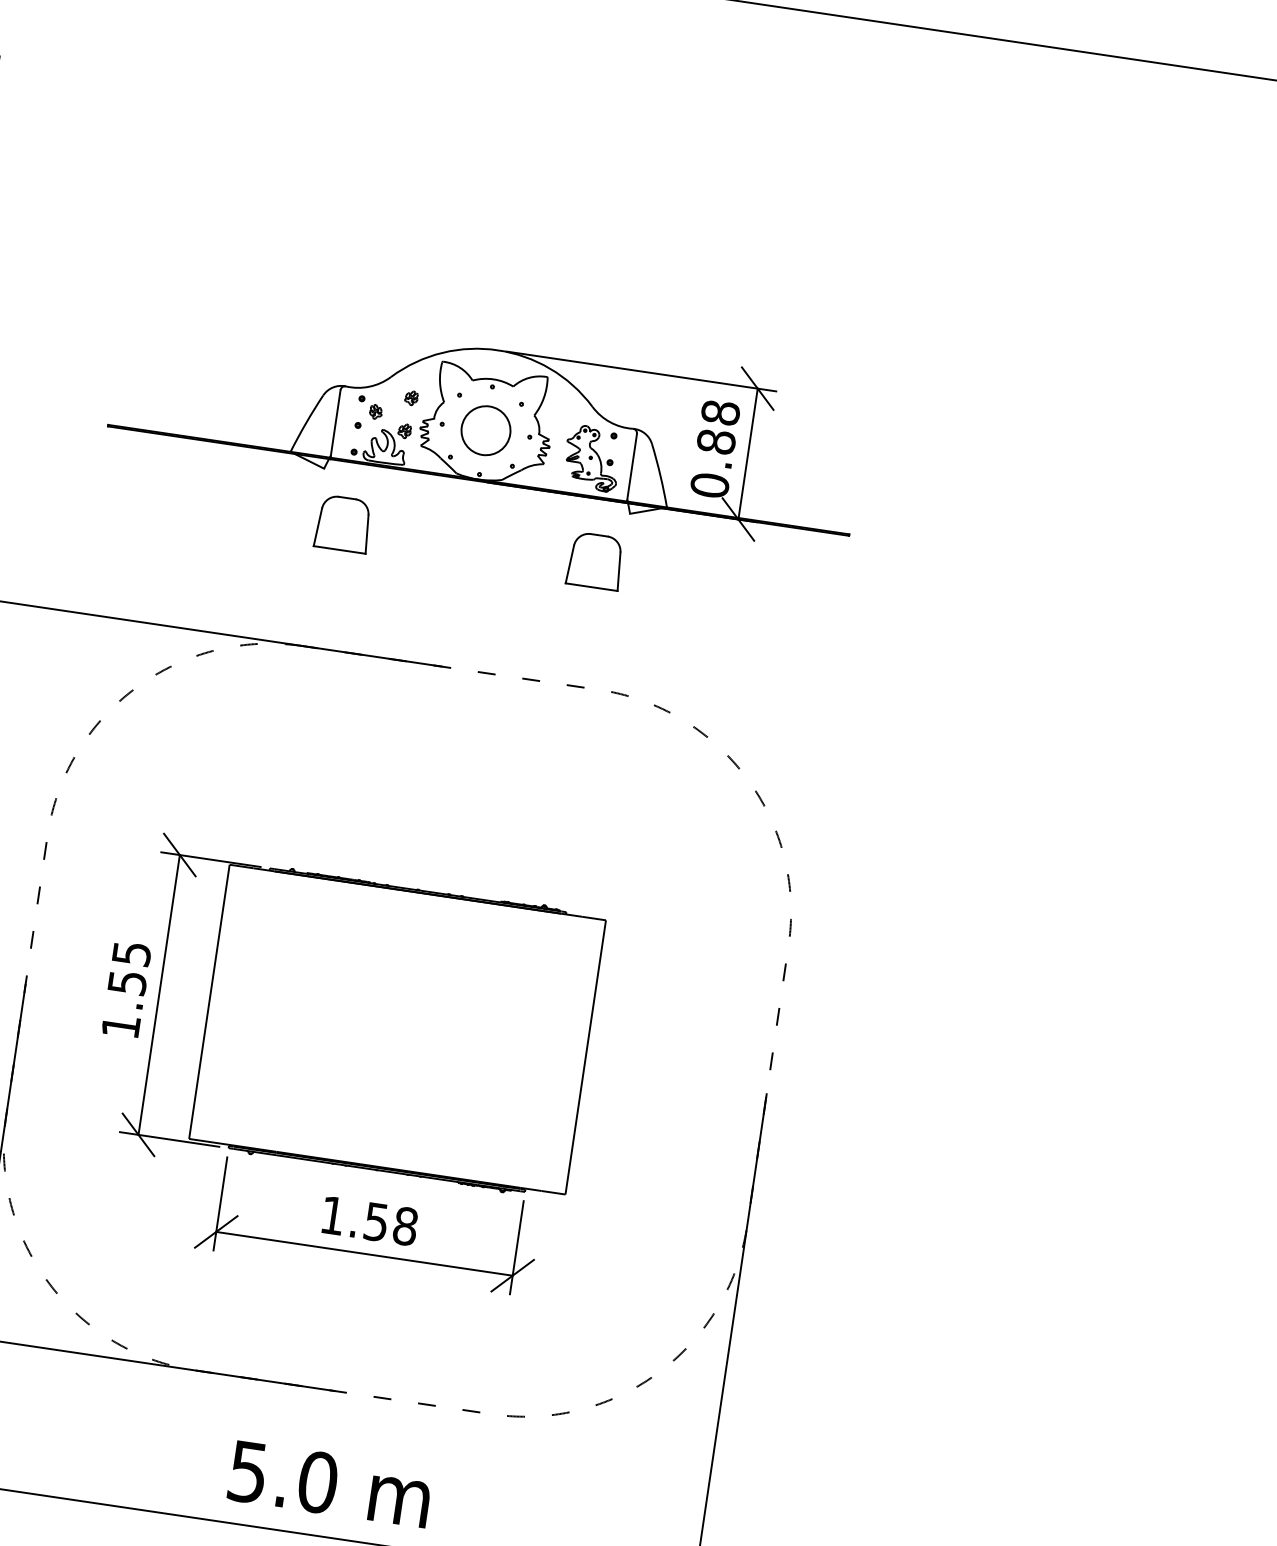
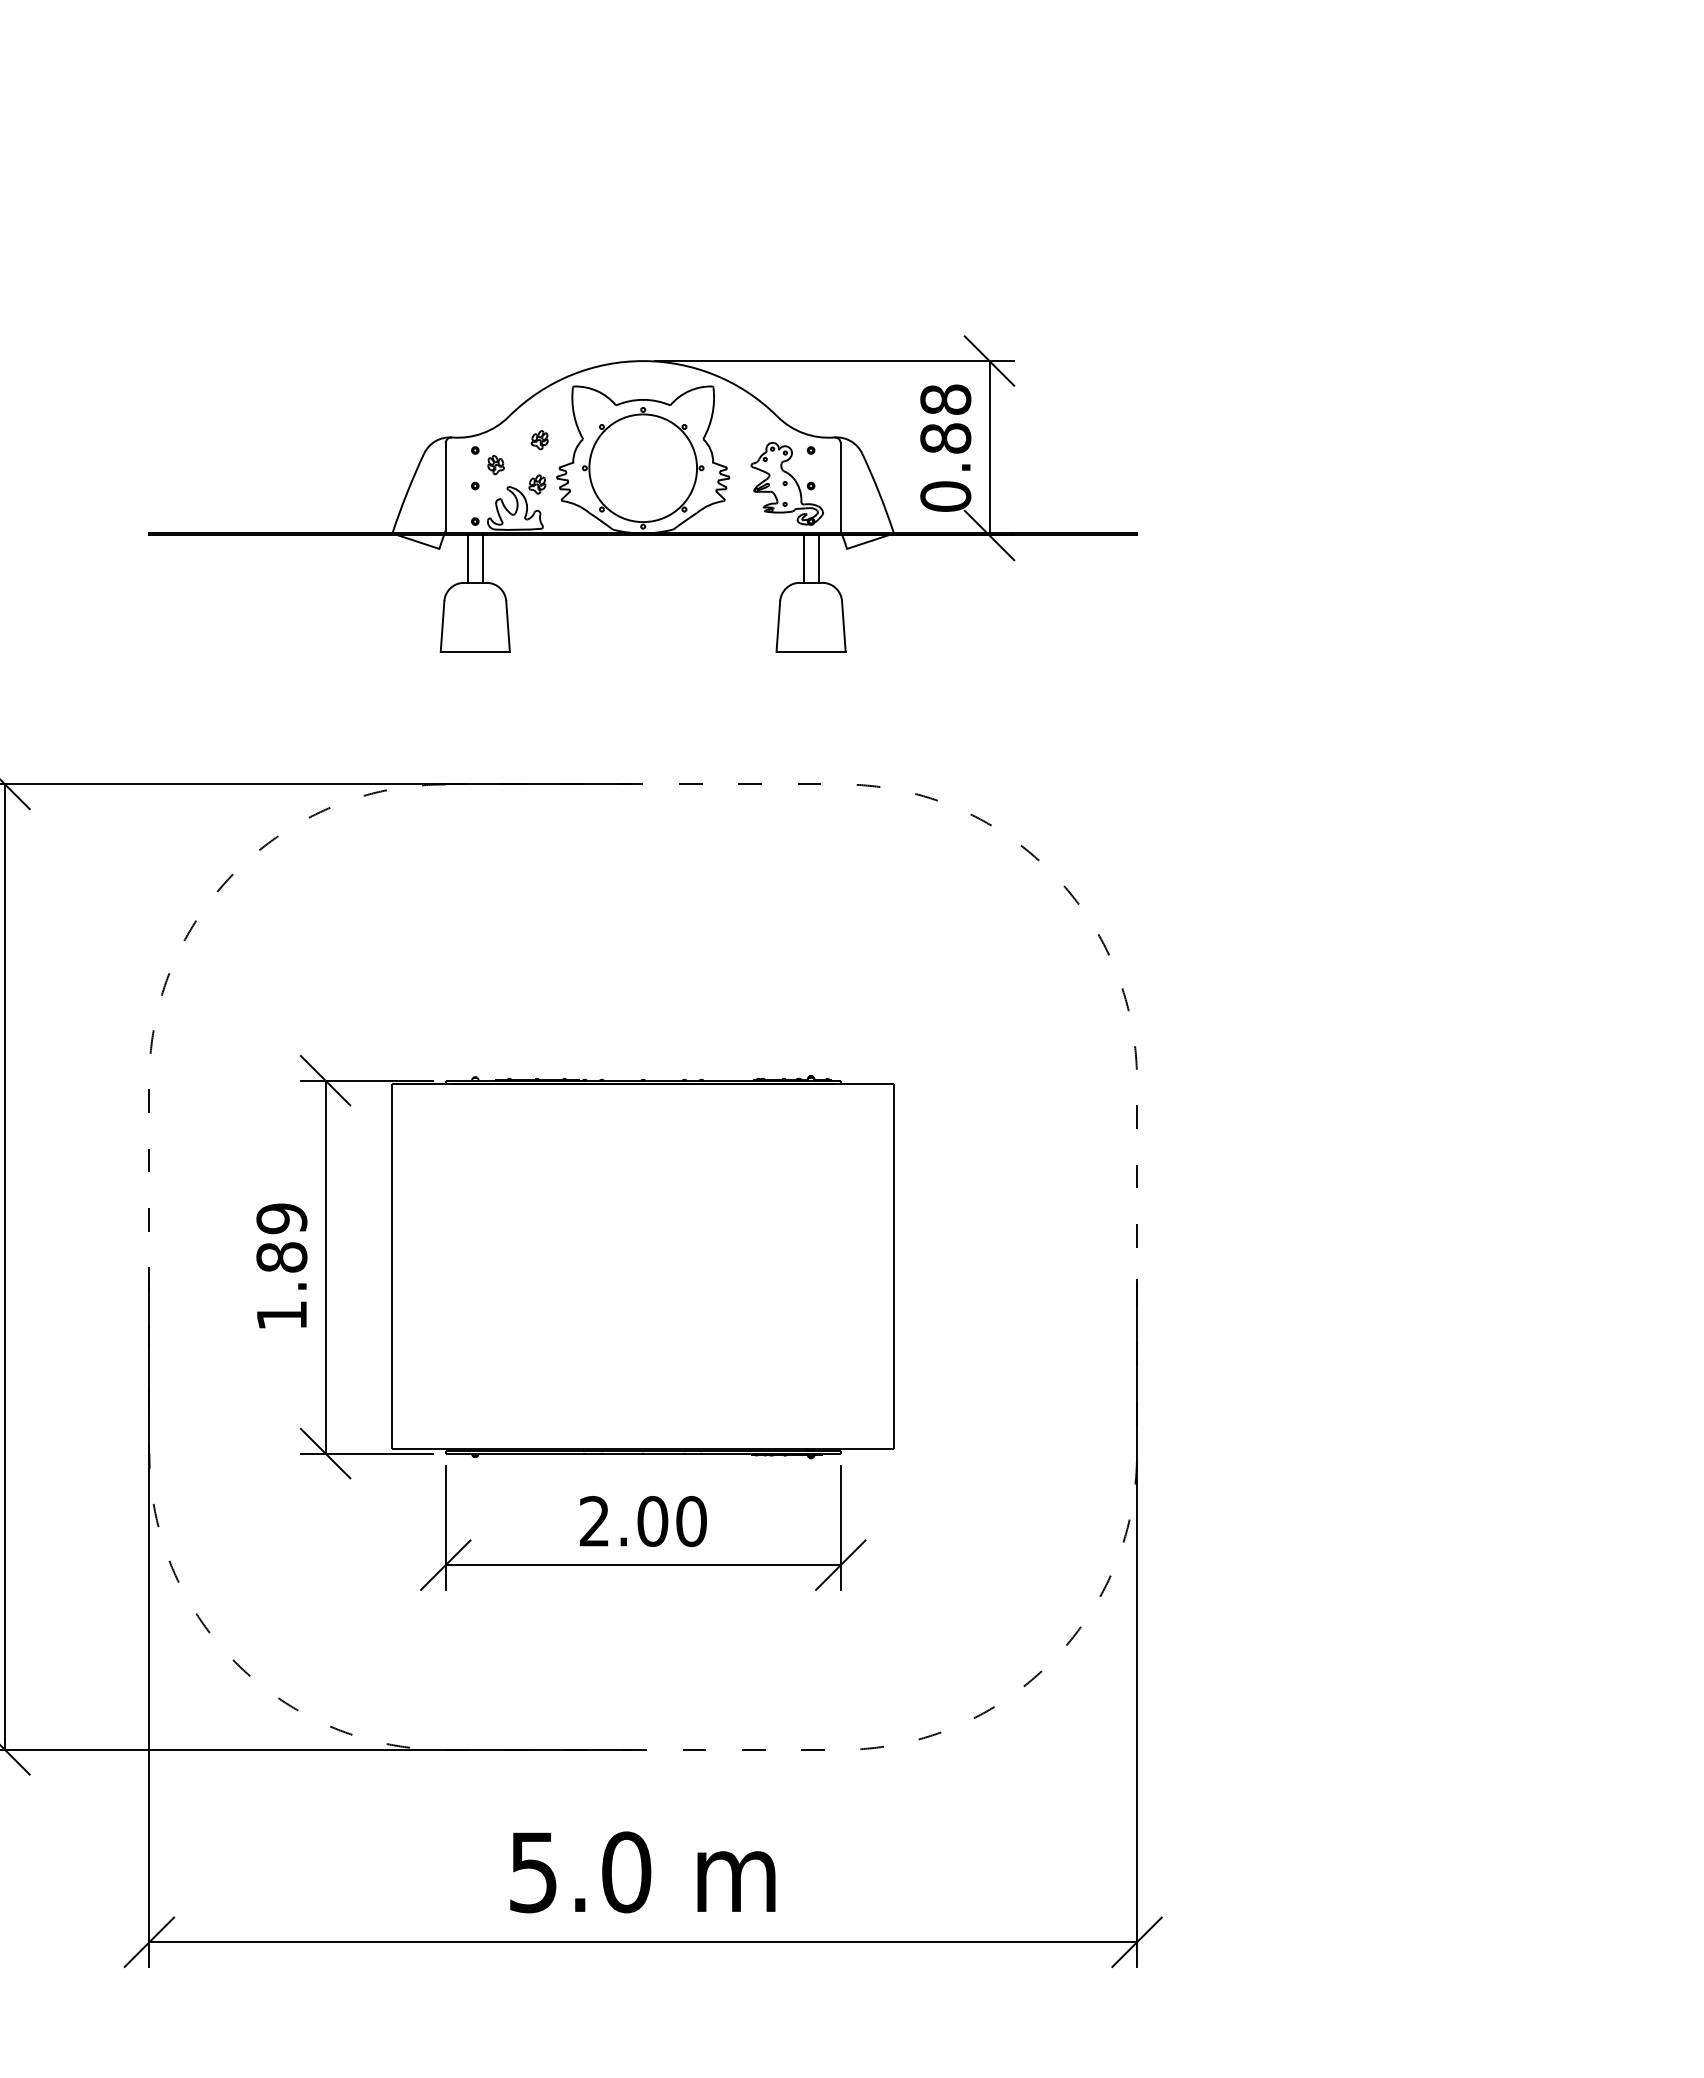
circle: (486, 430) -> (643, 468), size x1.67
line: (344, 478) -> (467, 558), added
line: (355, 480) -> (482, 558), added
line: (596, 516) -> (803, 558), added
line: (607, 517) -> (818, 558), added
text: (129, 967) -> (281, 1237), 1.55 -> 1.89
text: (368, 1220) -> (642, 1521), 1.58 -> 2.00

